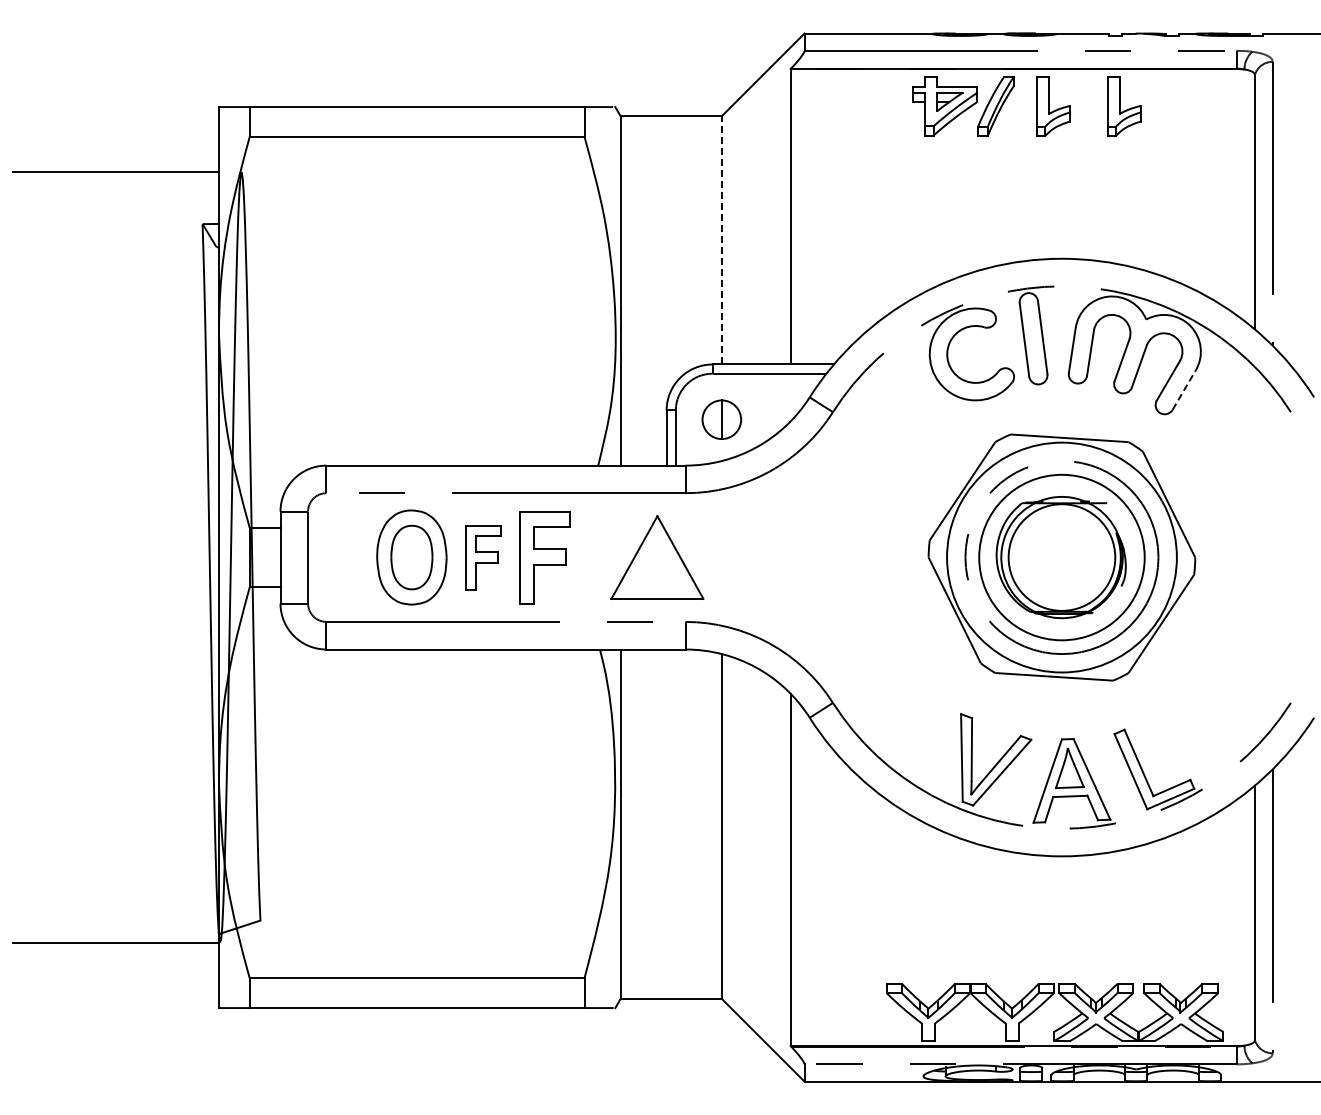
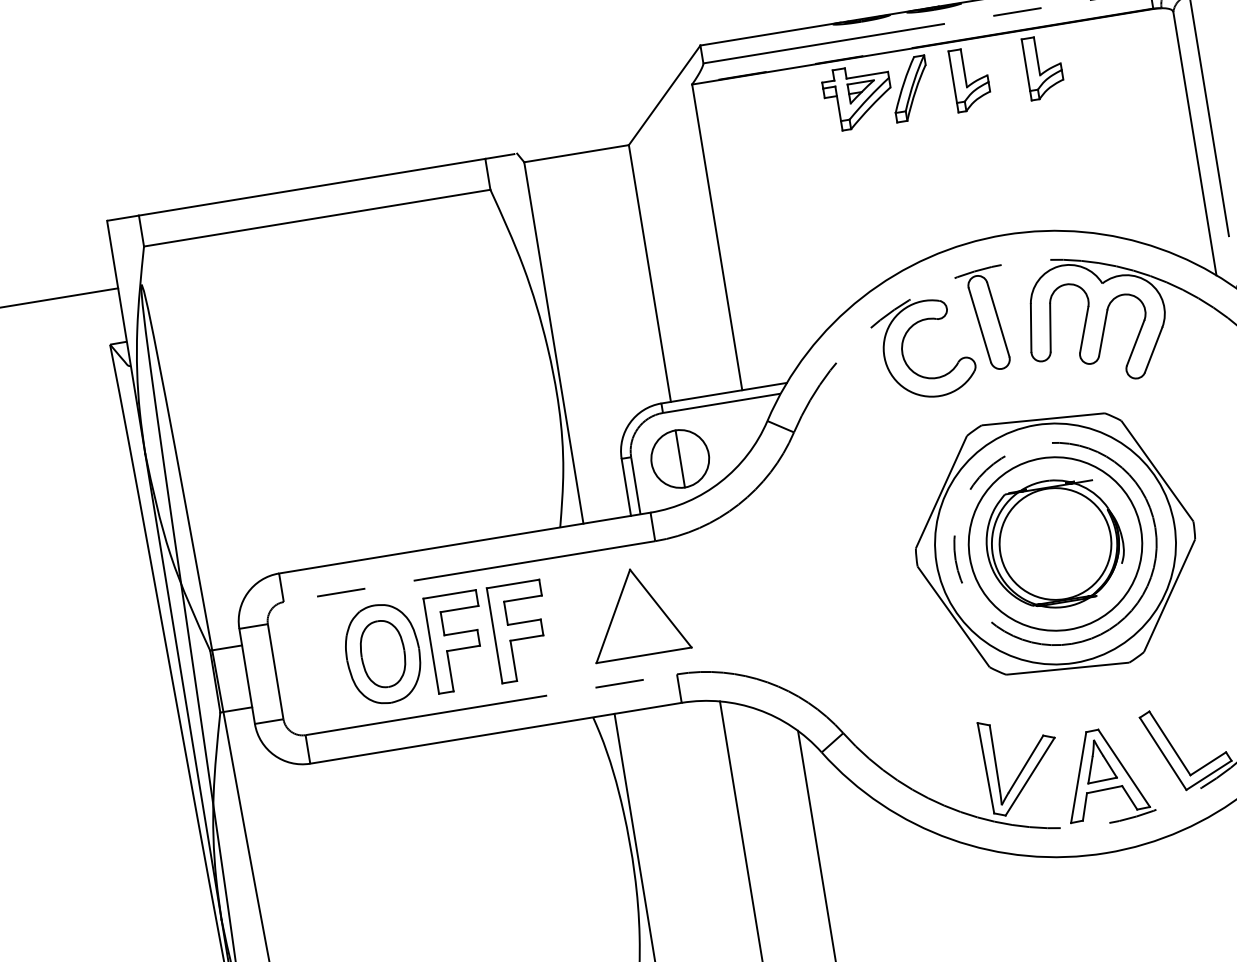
line: (721, 239) -> (649, 272), dashed -> solid
line: (1184, 390) -> (1153, 350), dashed -> solid
part: (721, 419) -> (679, 458), size x1.43
part: (483, 557) -> (457, 641), size x1.43

